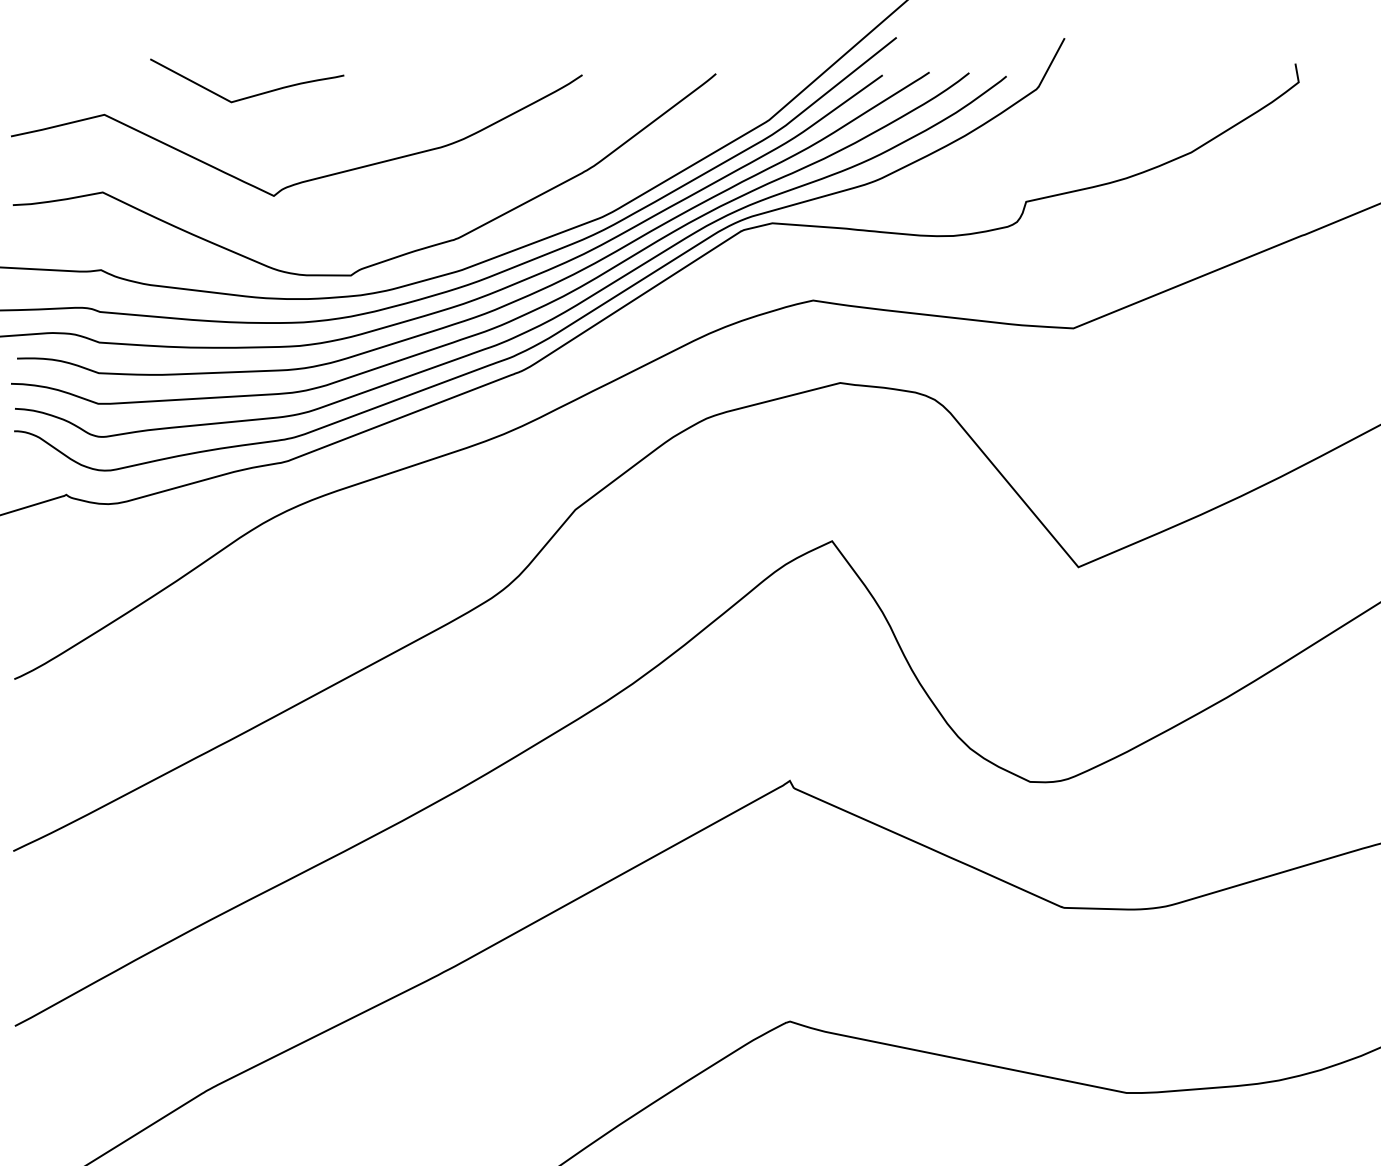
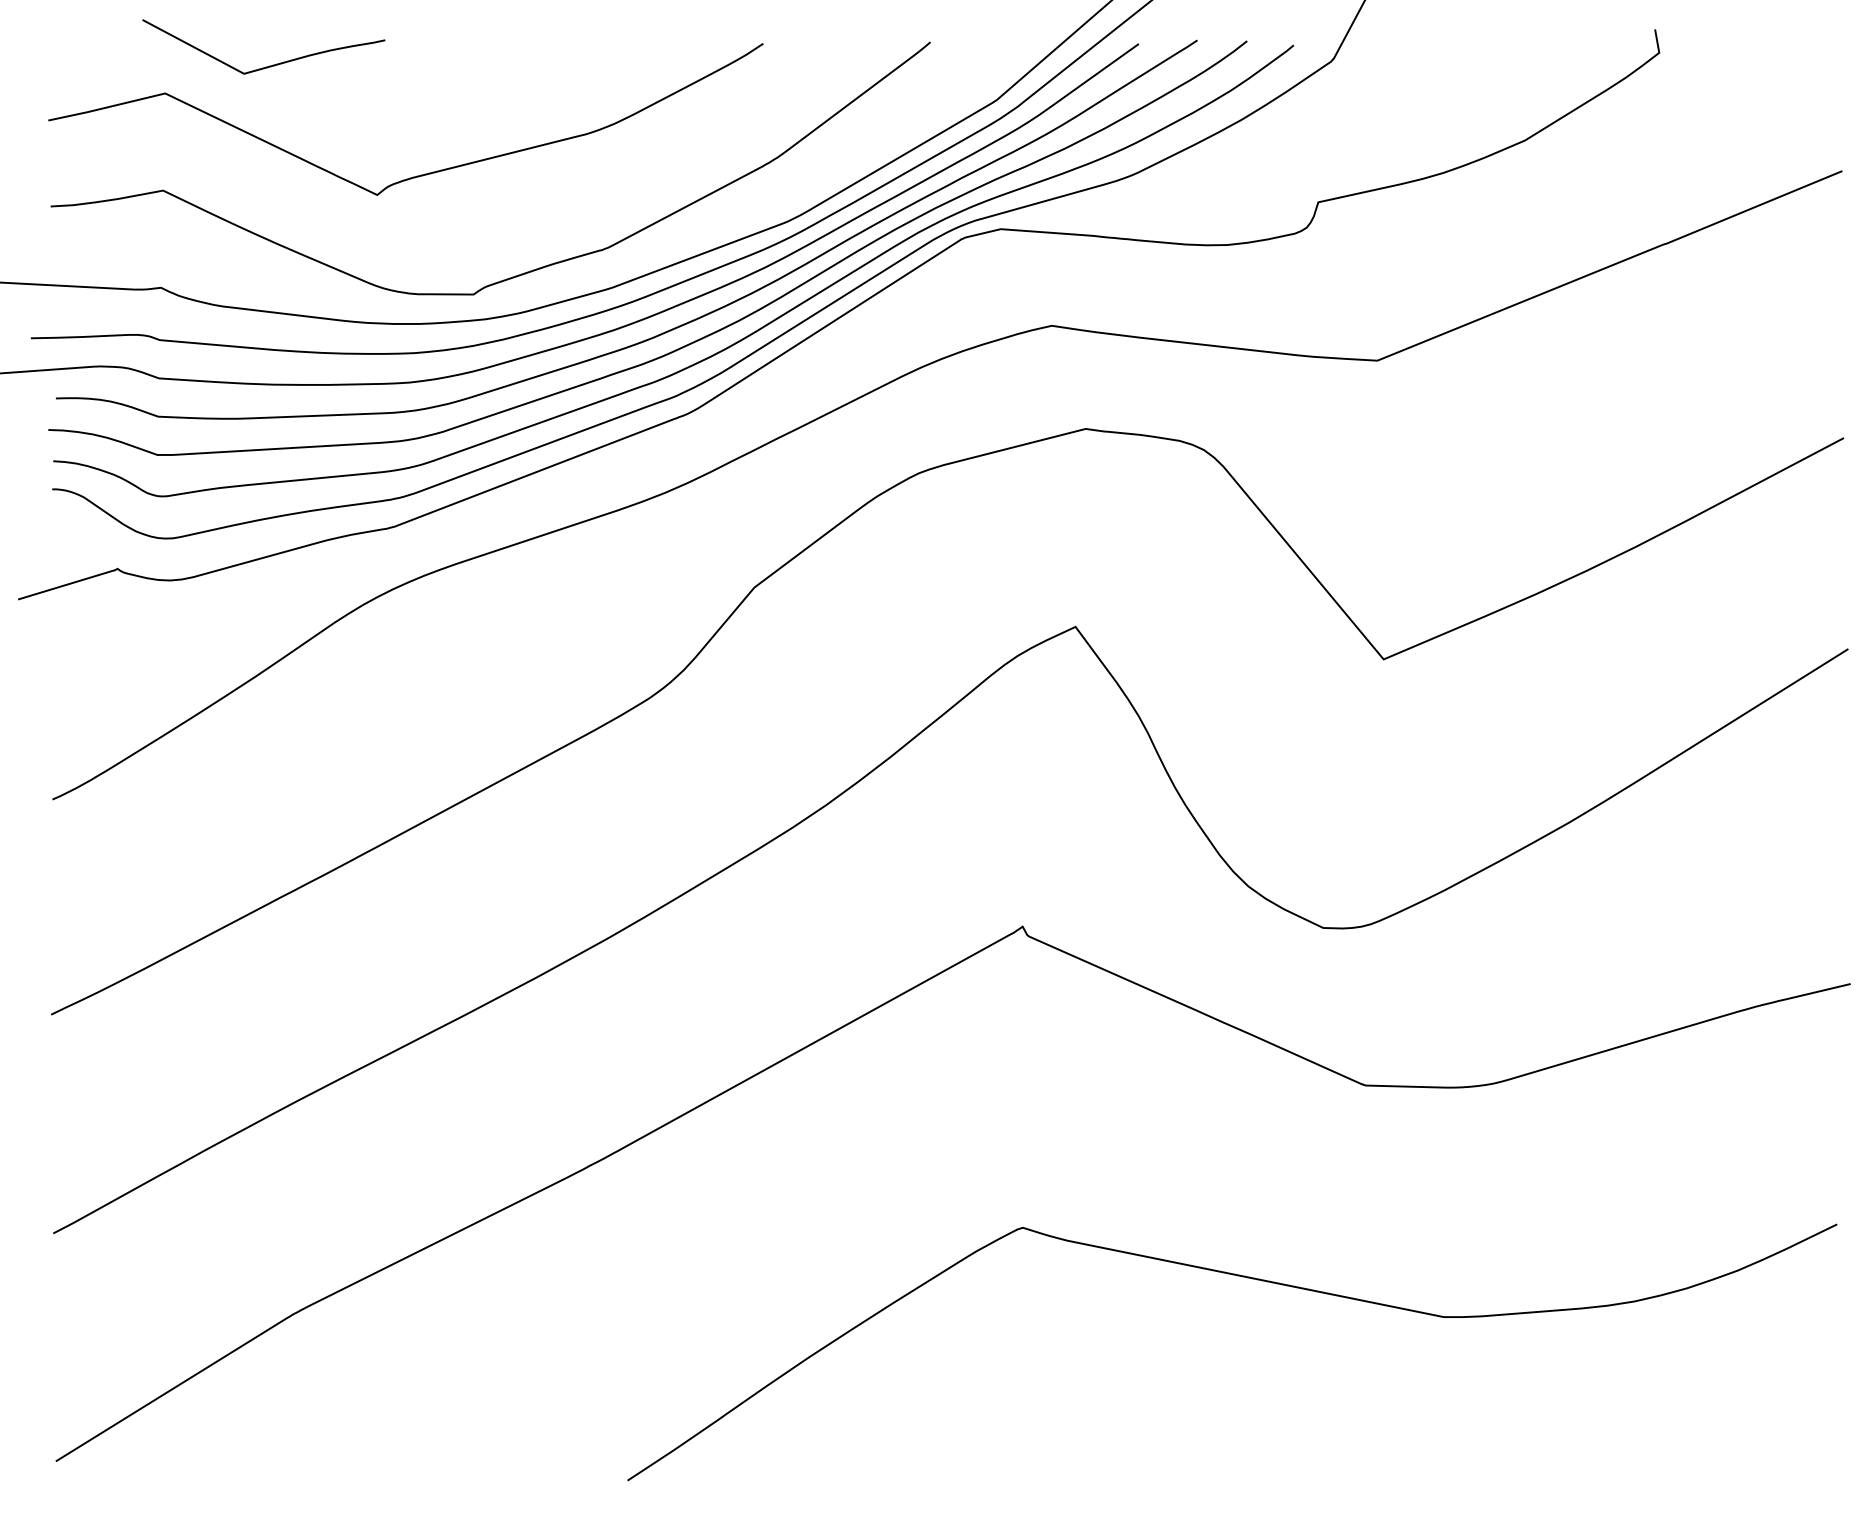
curve: (251, 95) -> (269, 65), moved

